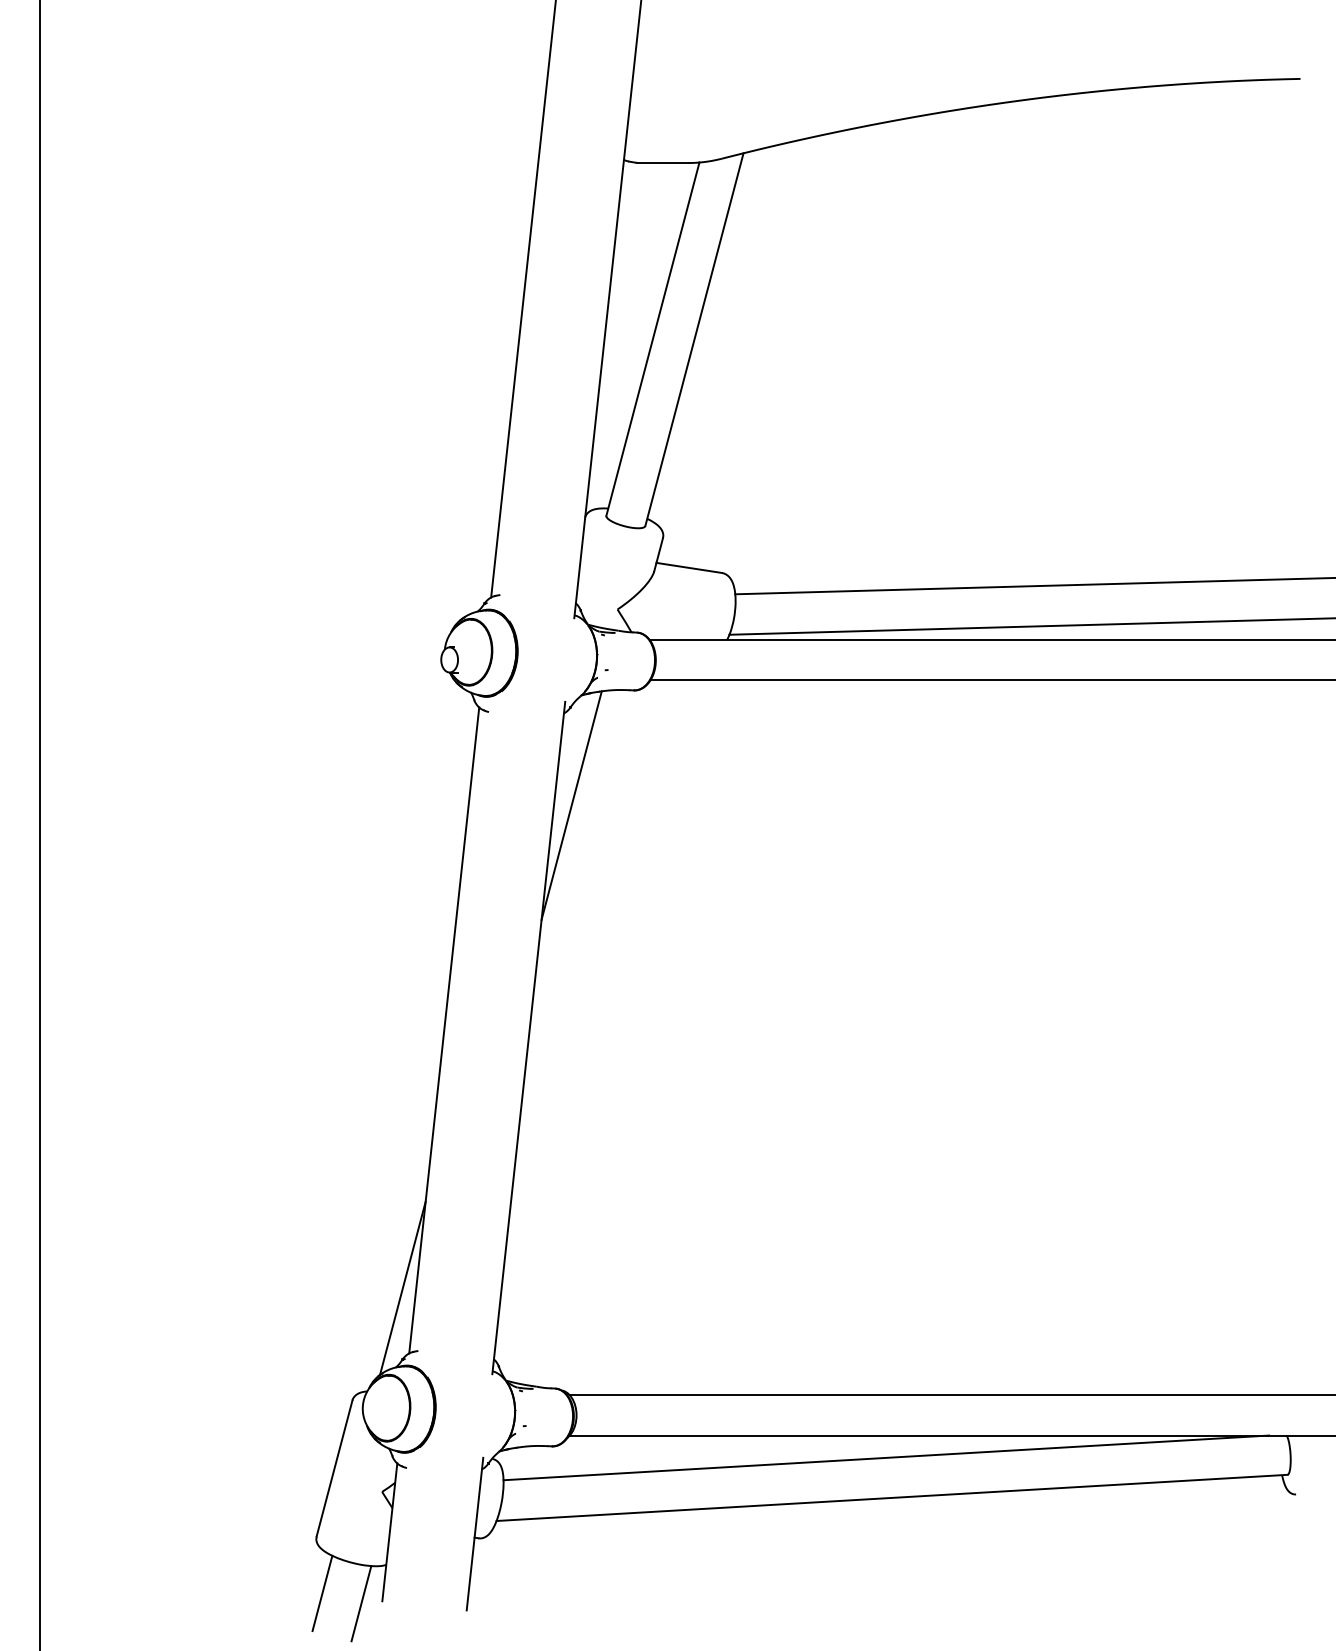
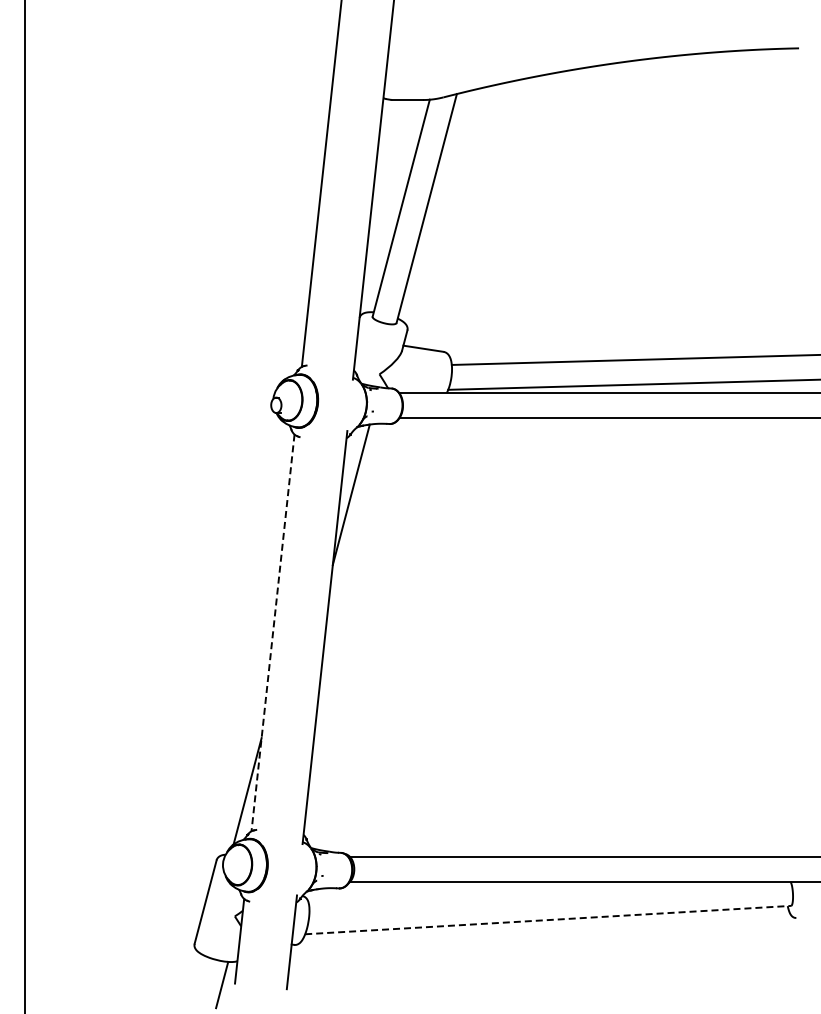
line: (444, 1029) -> (273, 632), solid -> dashed
line: (886, 1457) -> (544, 895), removed
line: (892, 1498) -> (548, 920), solid -> dashed
line: (322, 1593) -> (198, 978), removed

